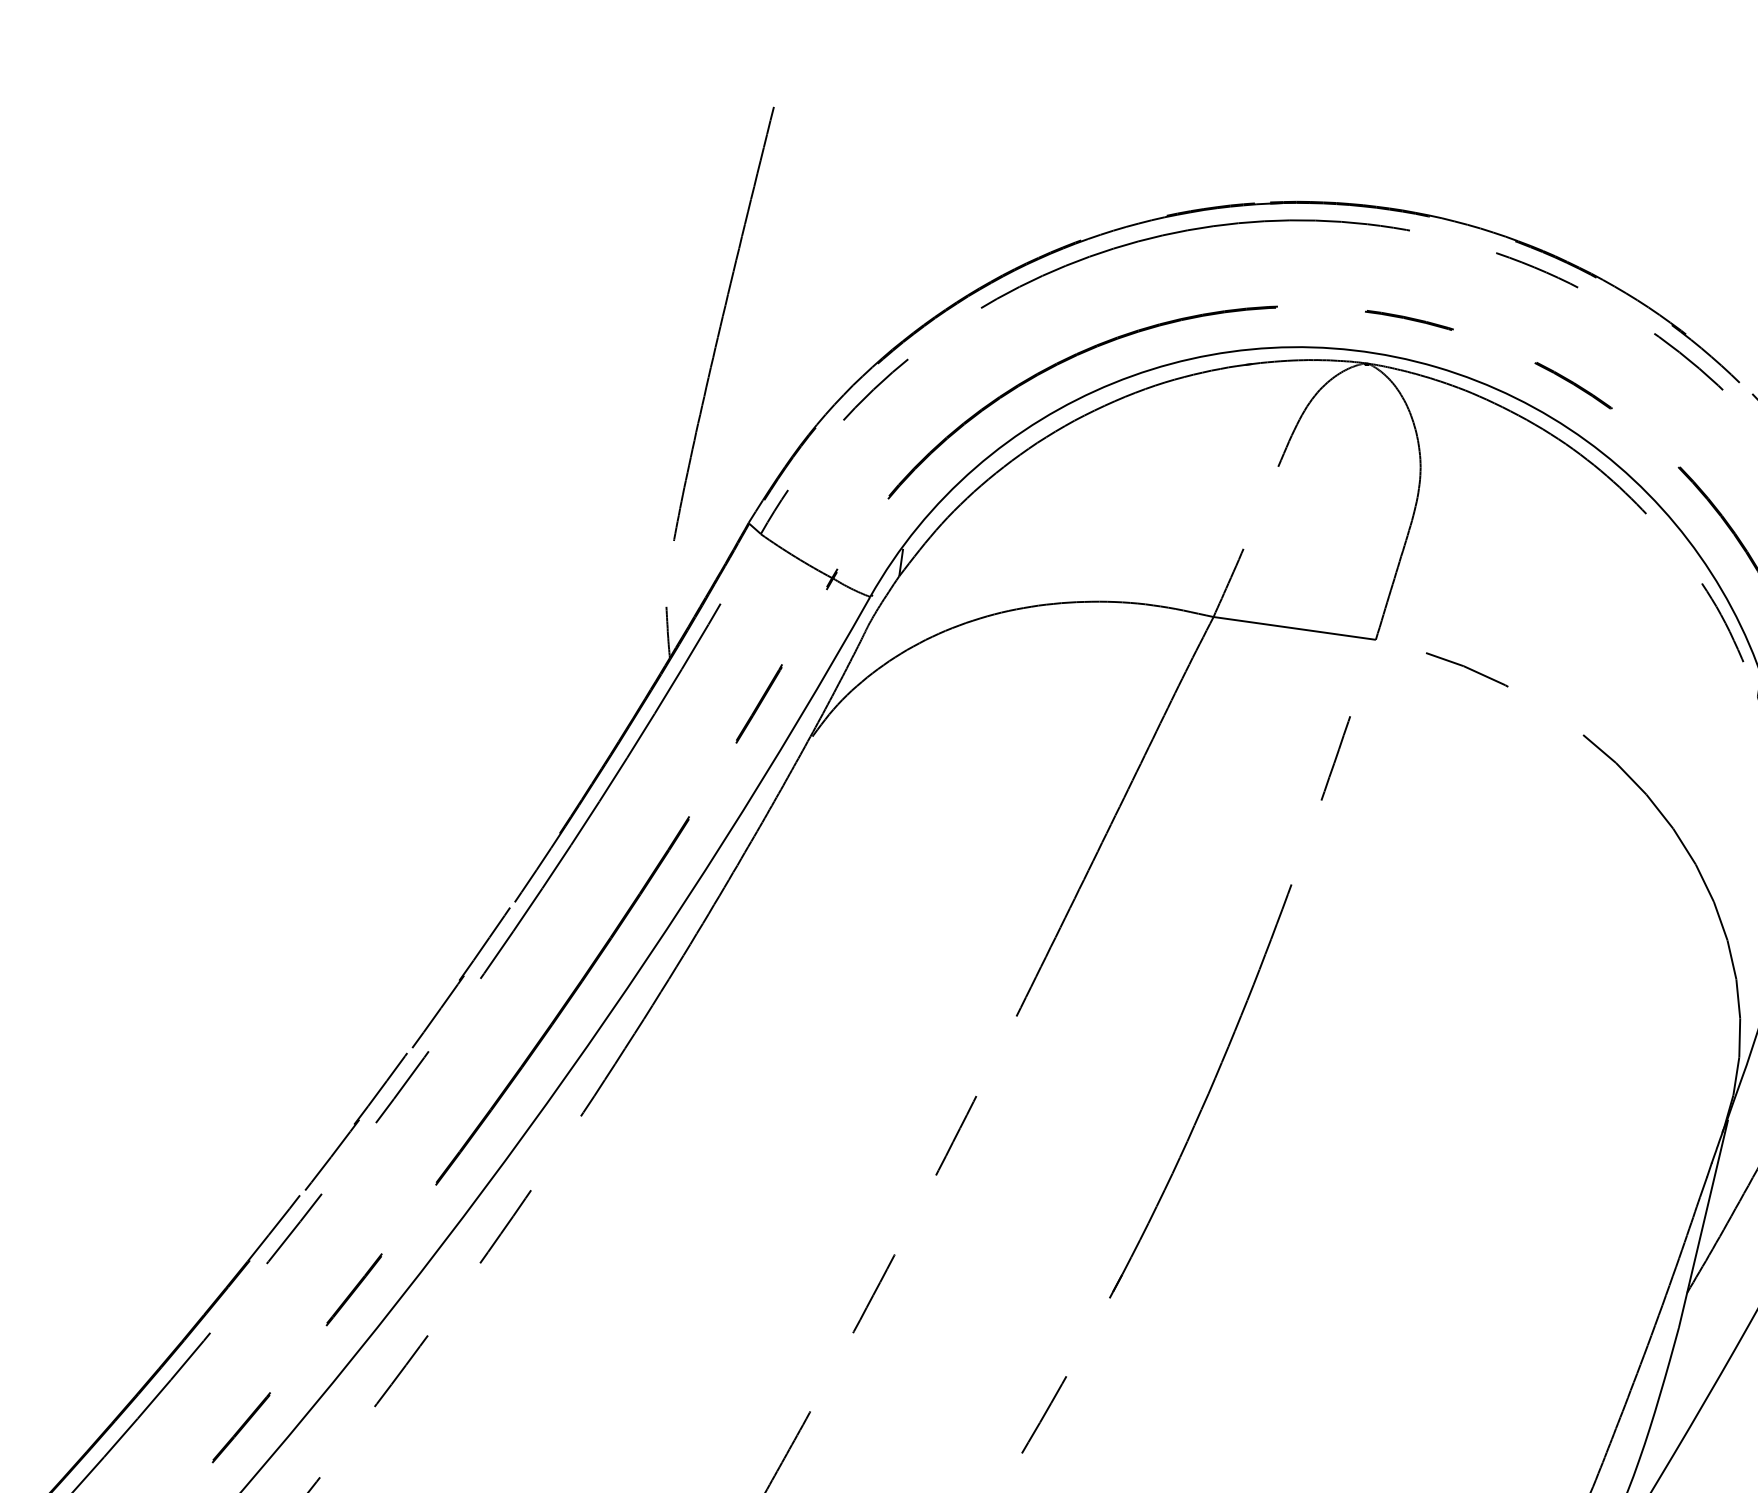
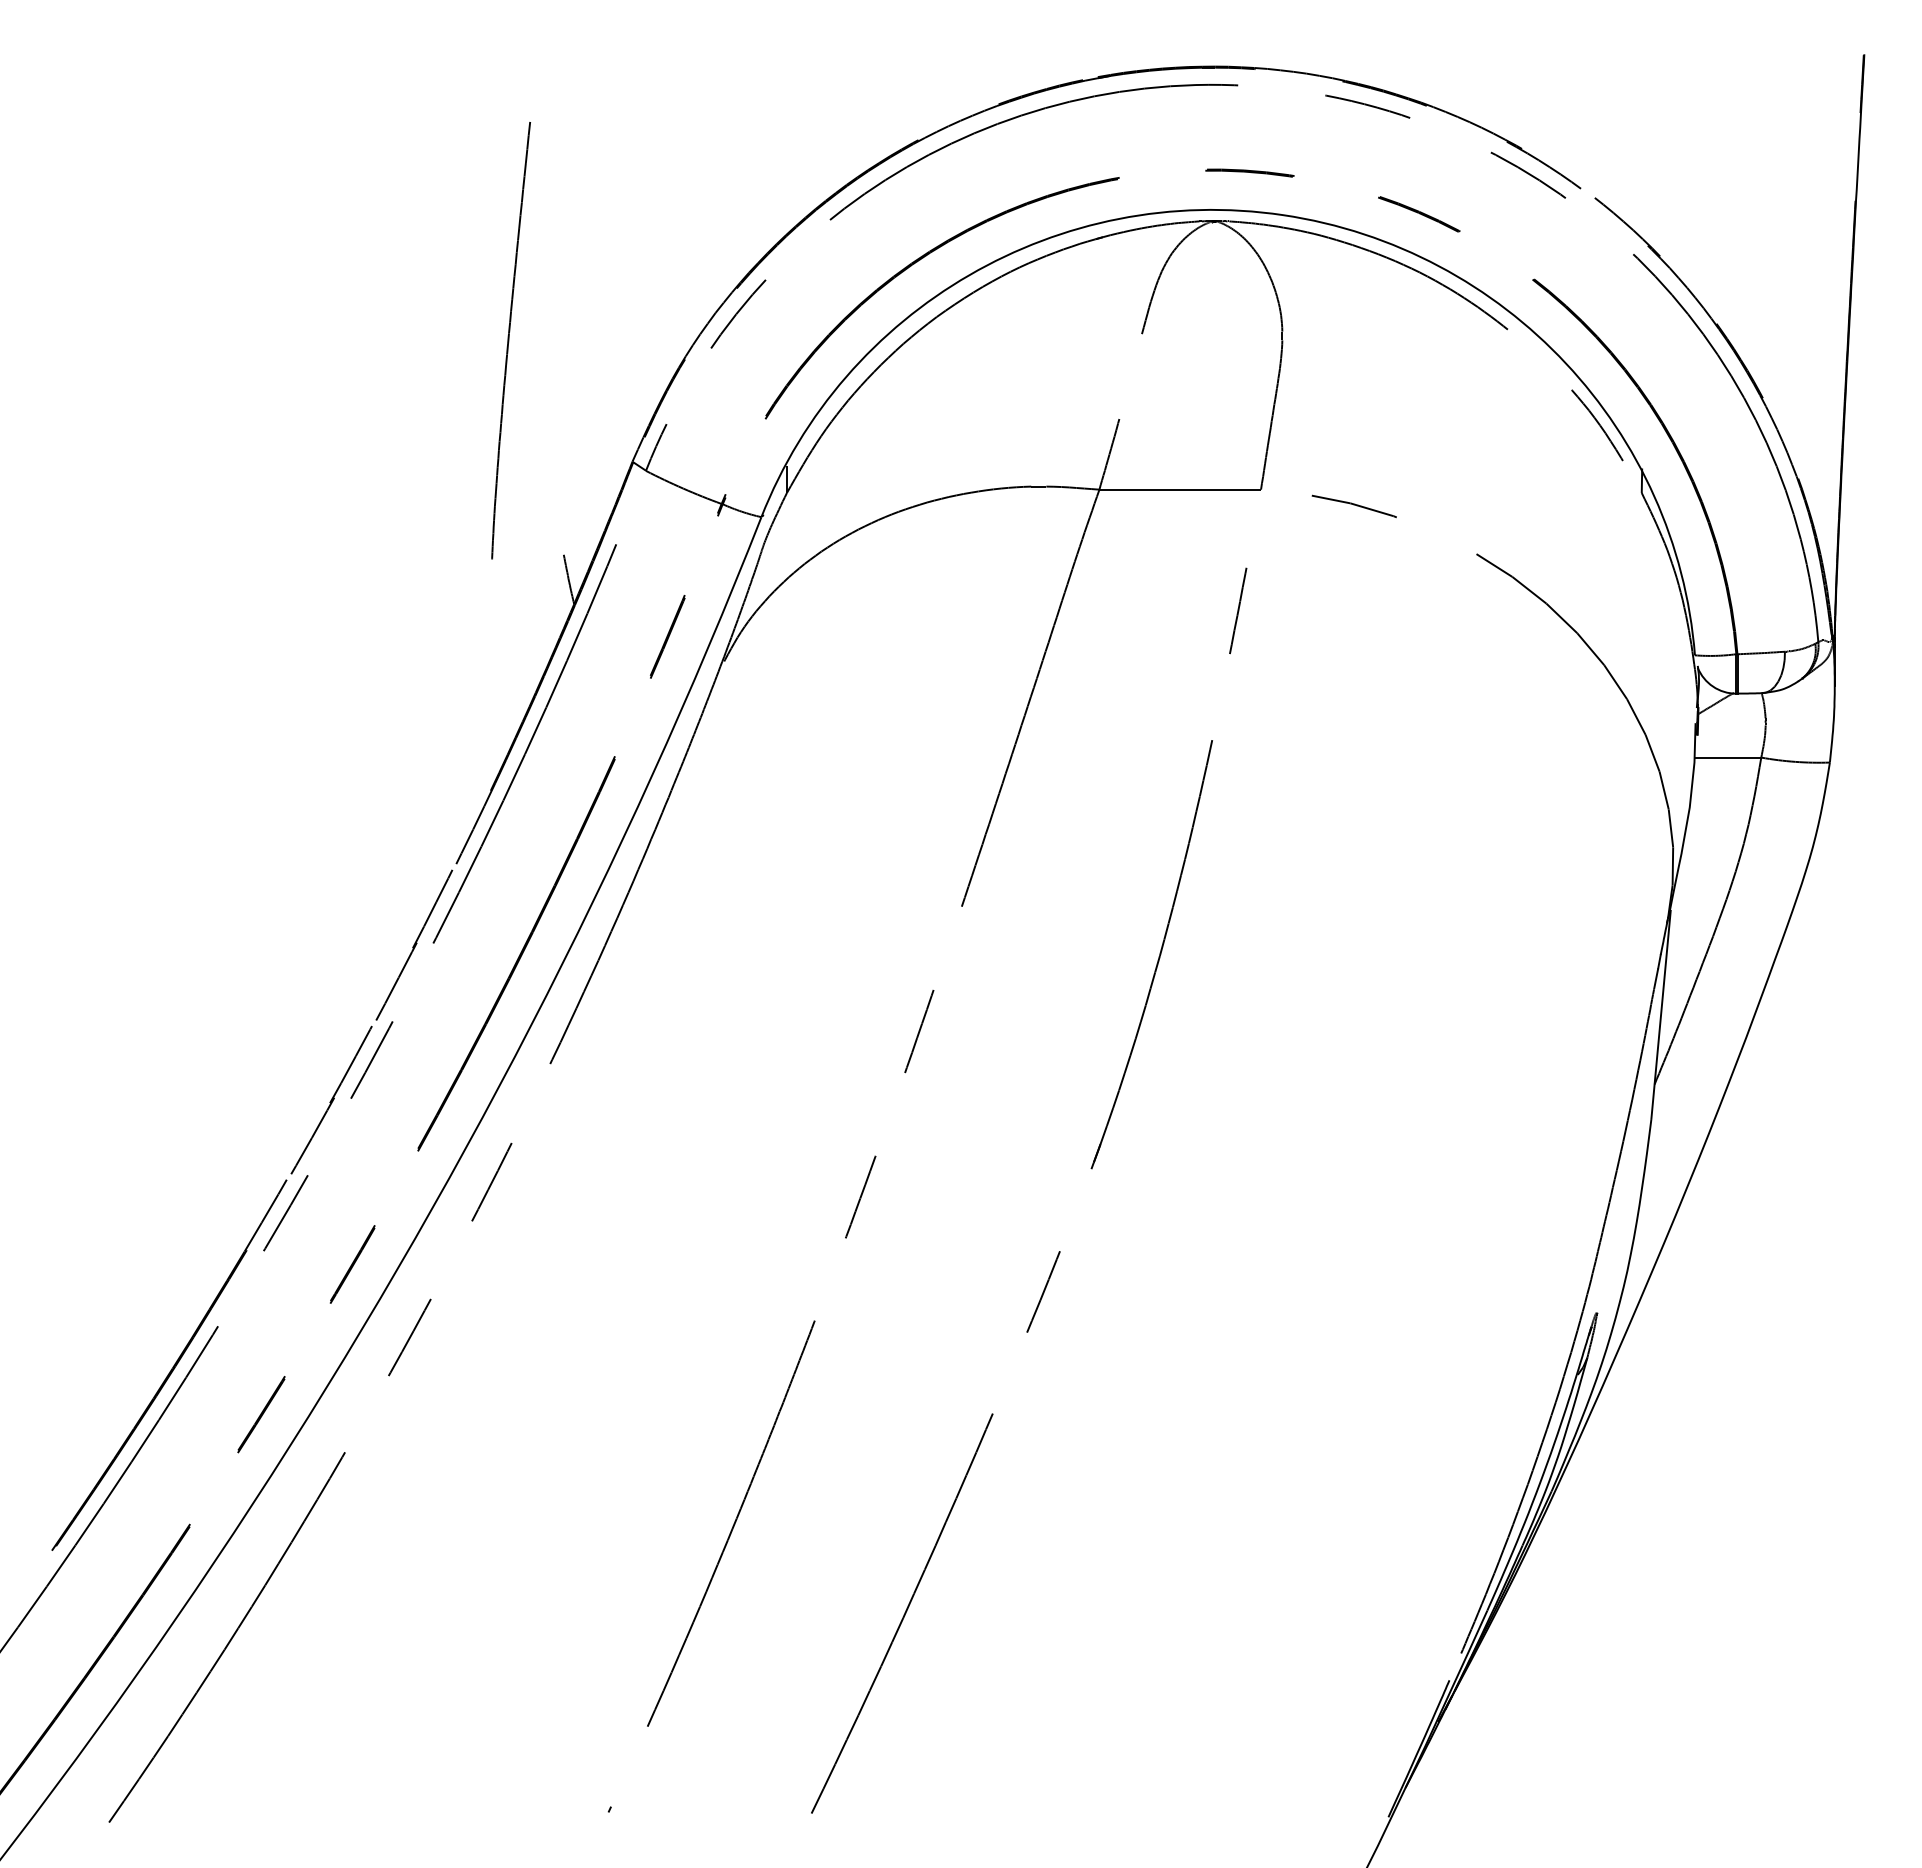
curve: (722, 323) -> (509, 340), moved

